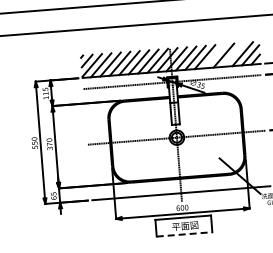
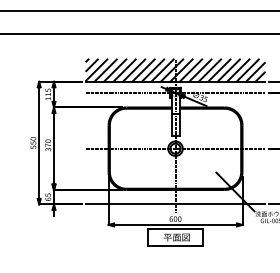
line: (233, 54) -> (238, 70), added
line: (214, 56) -> (219, 70), added
line: (184, 234) -> (175, 245), dashed -> solid

